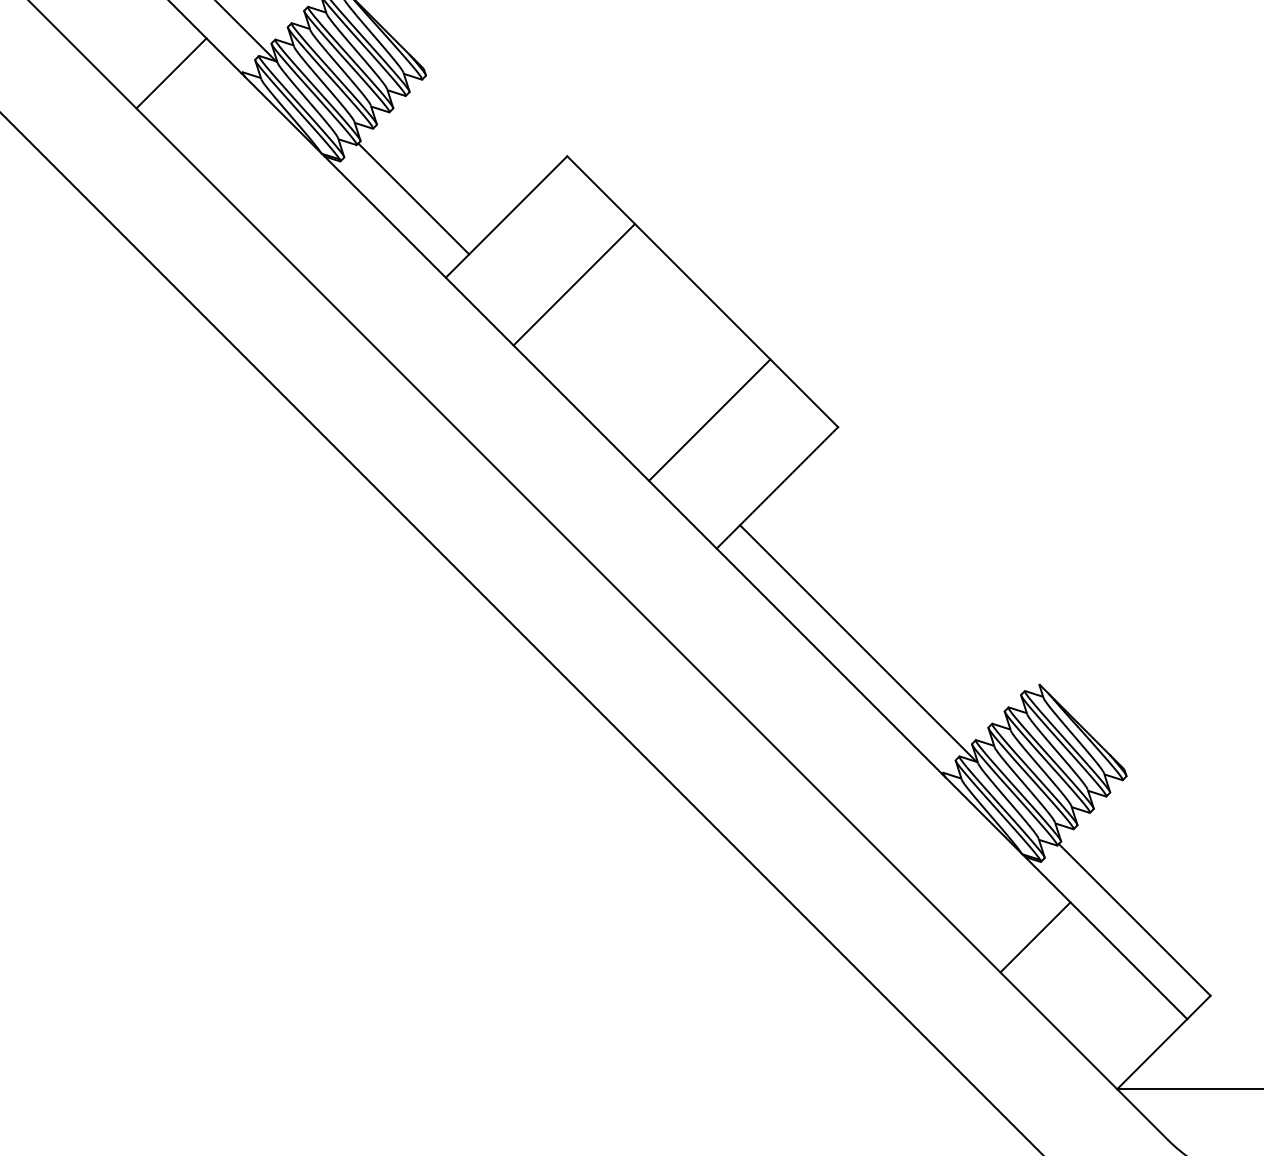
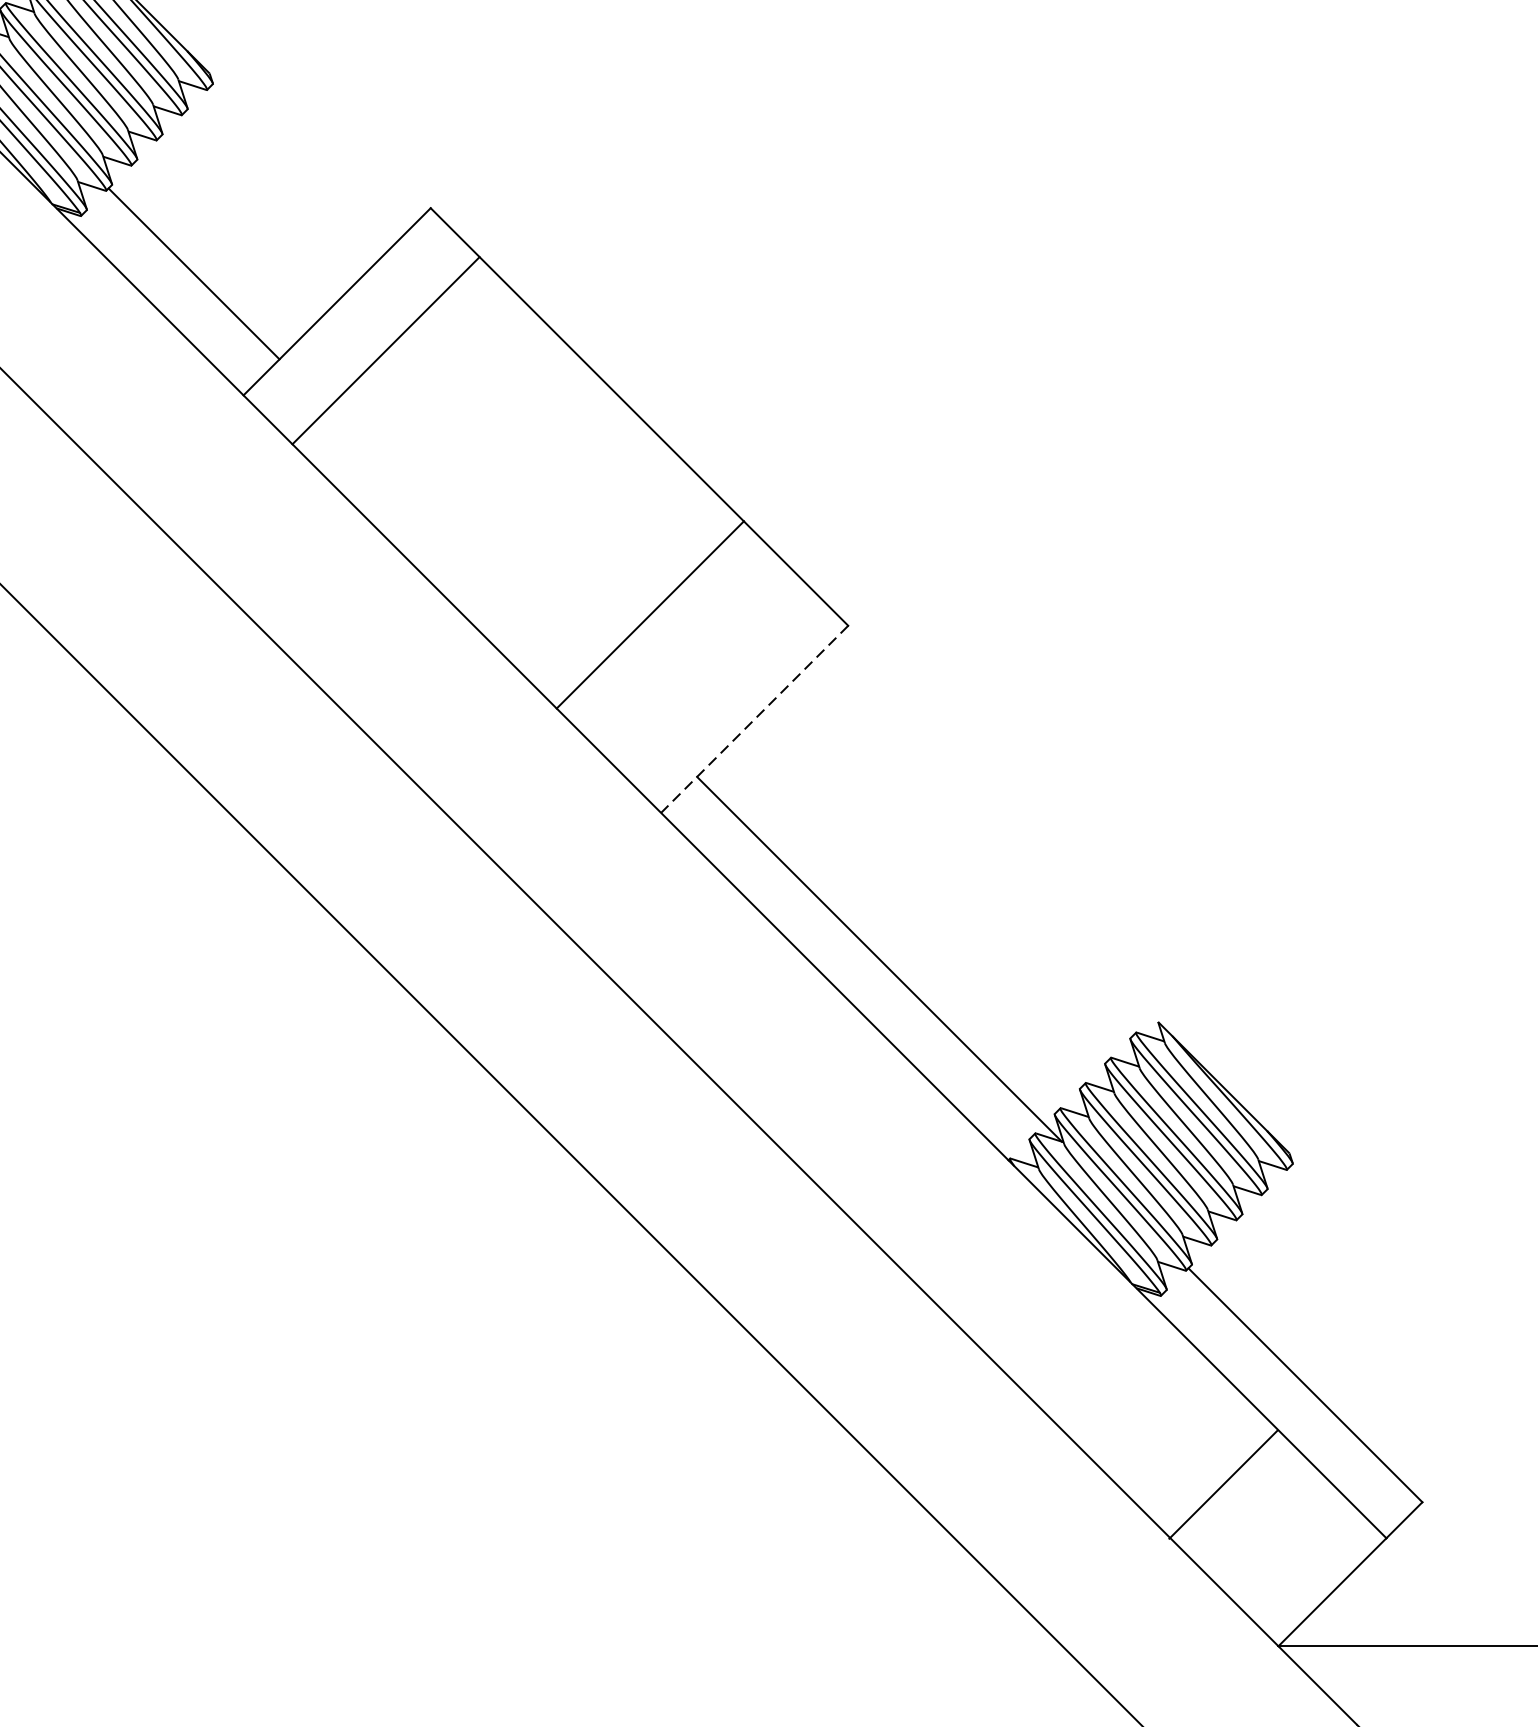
line: (574, 284) -> (386, 350), moved
line: (777, 487) -> (754, 718), solid -> dashed
line: (1035, 937) -> (1223, 1484), moved

